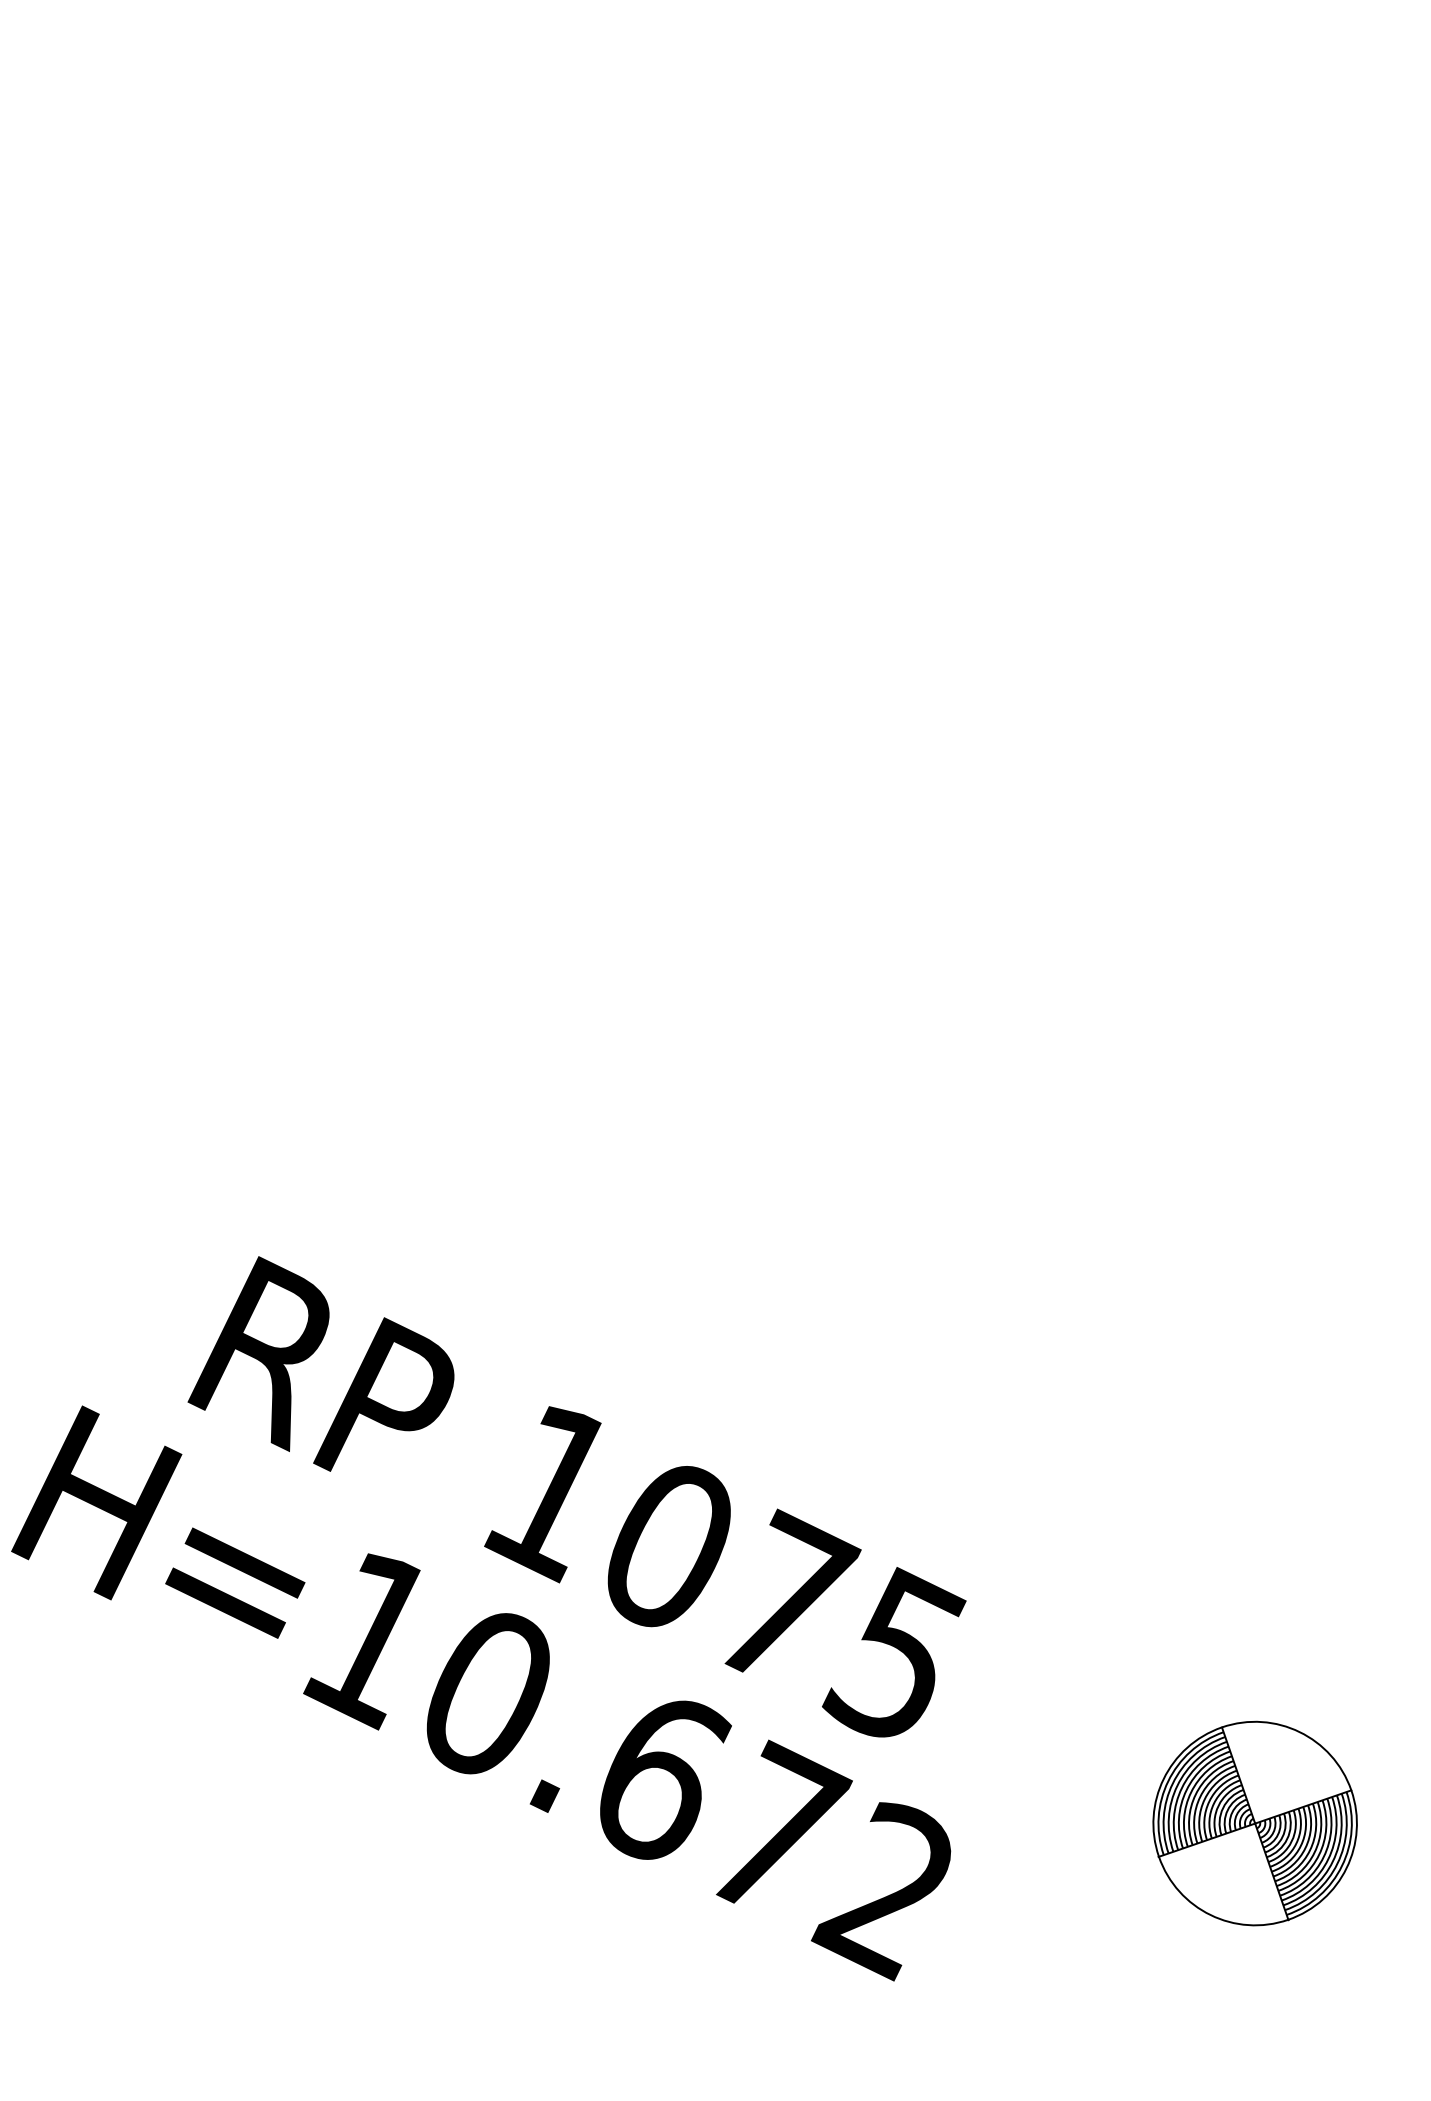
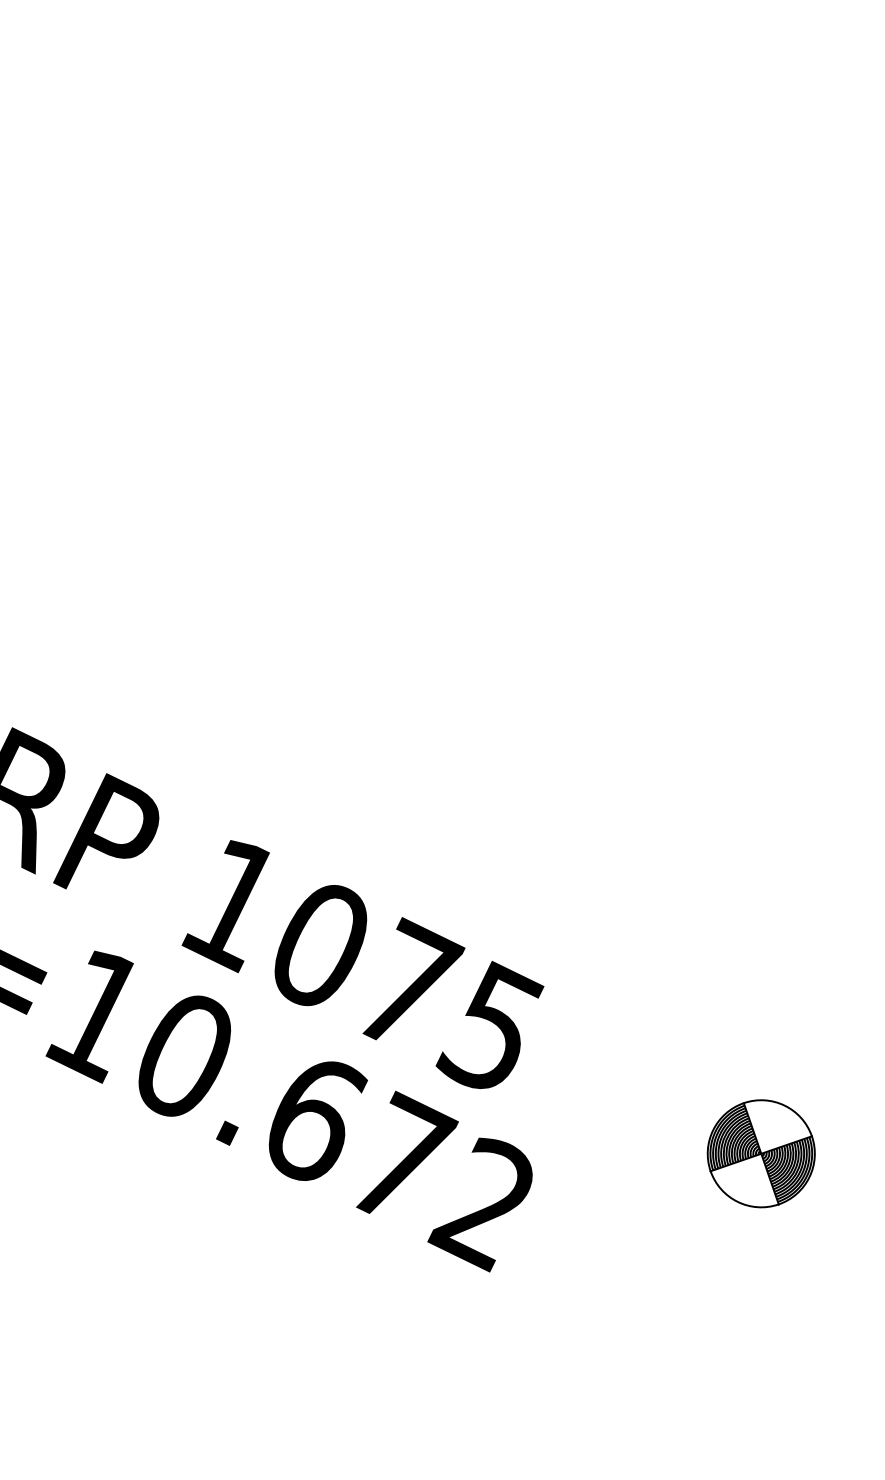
part: (1254, 1823) -> (760, 1153), size x0.7

